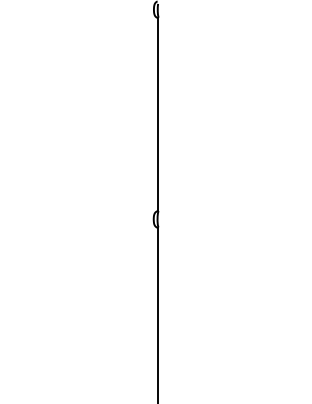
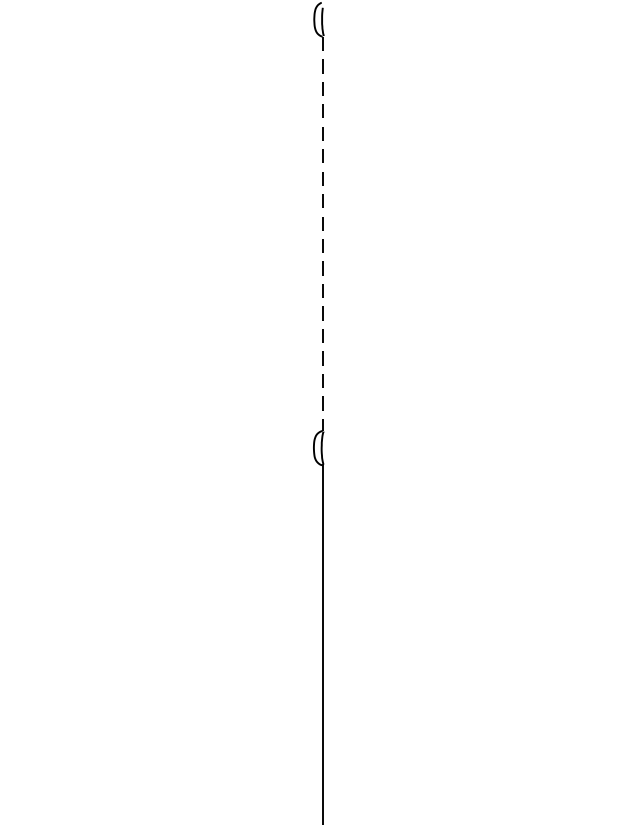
line: (158, 115) -> (323, 235), solid -> dashed

